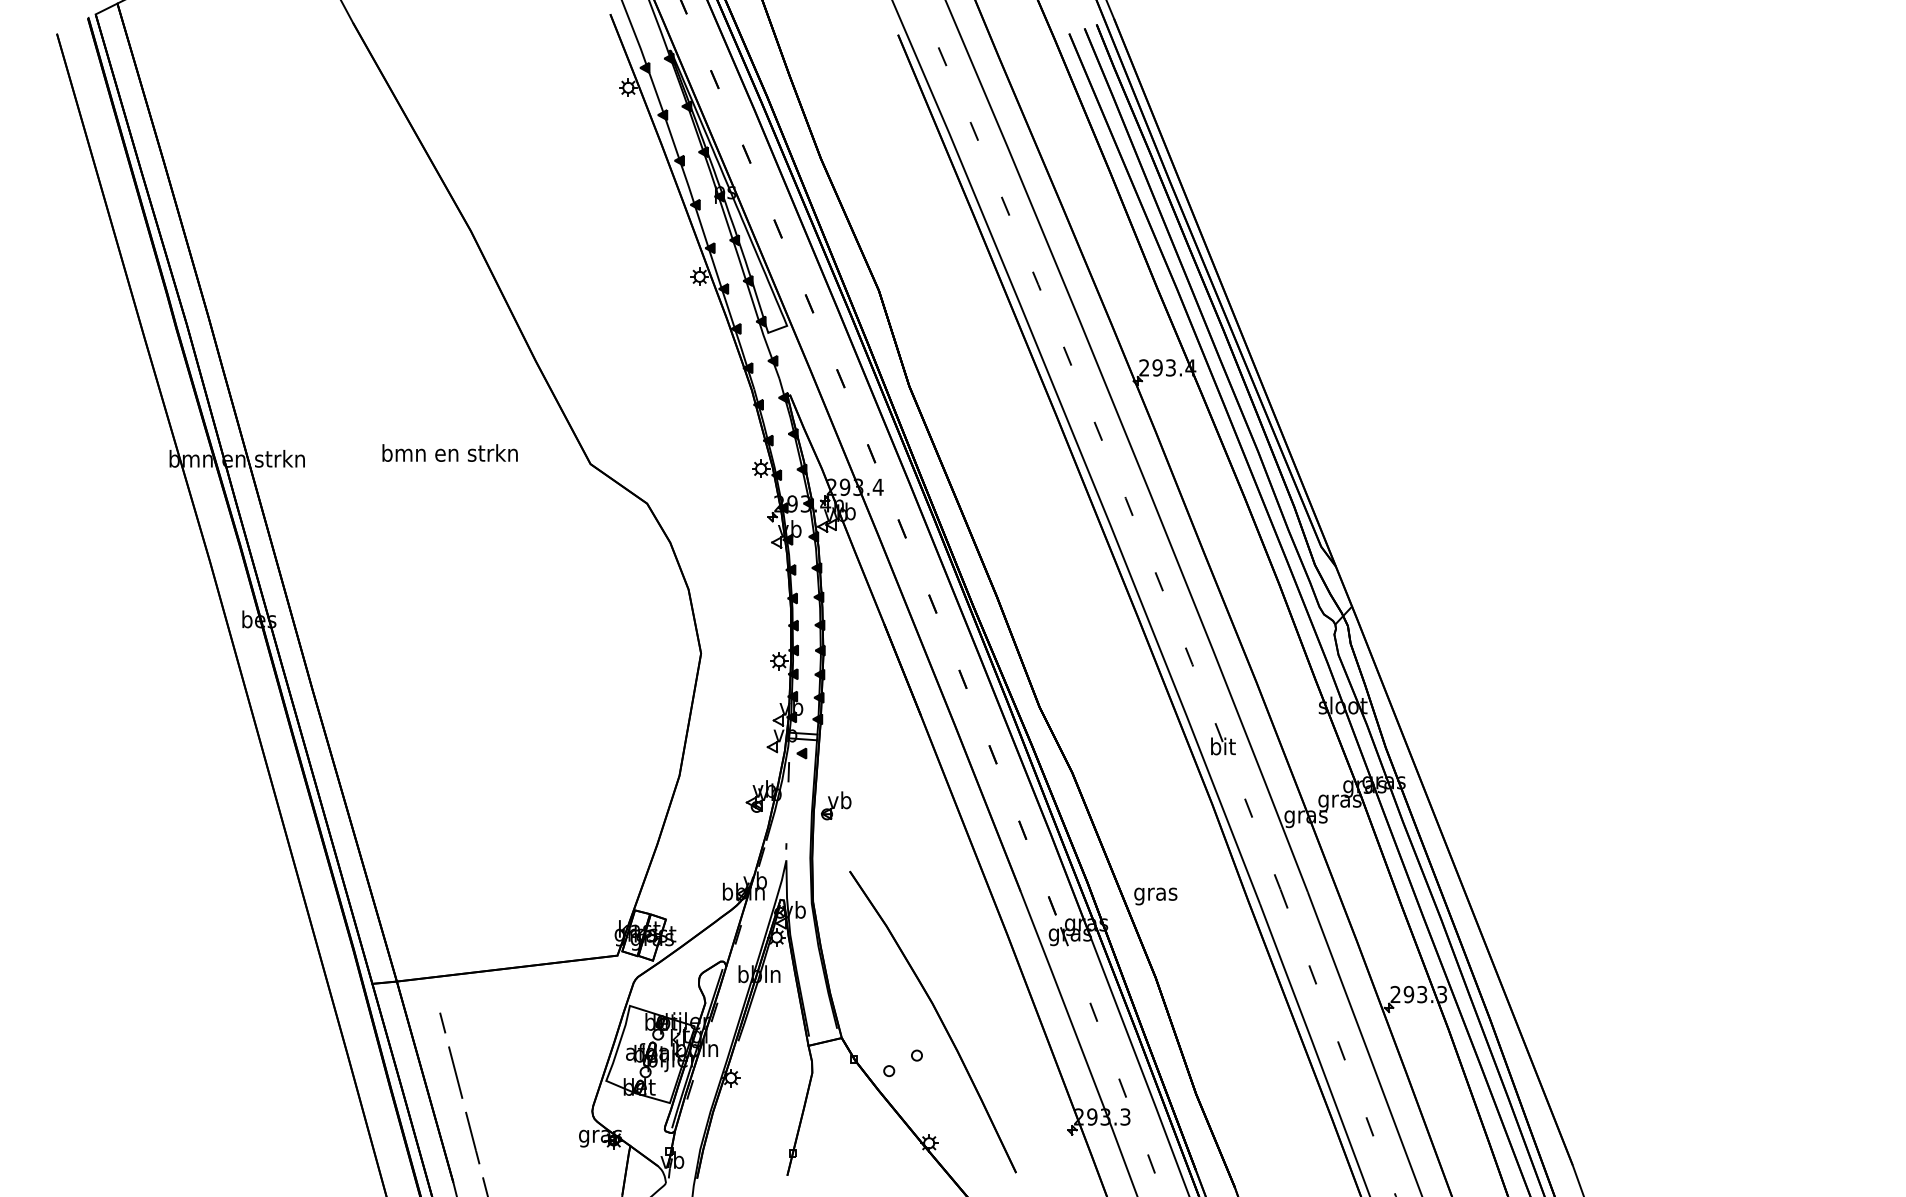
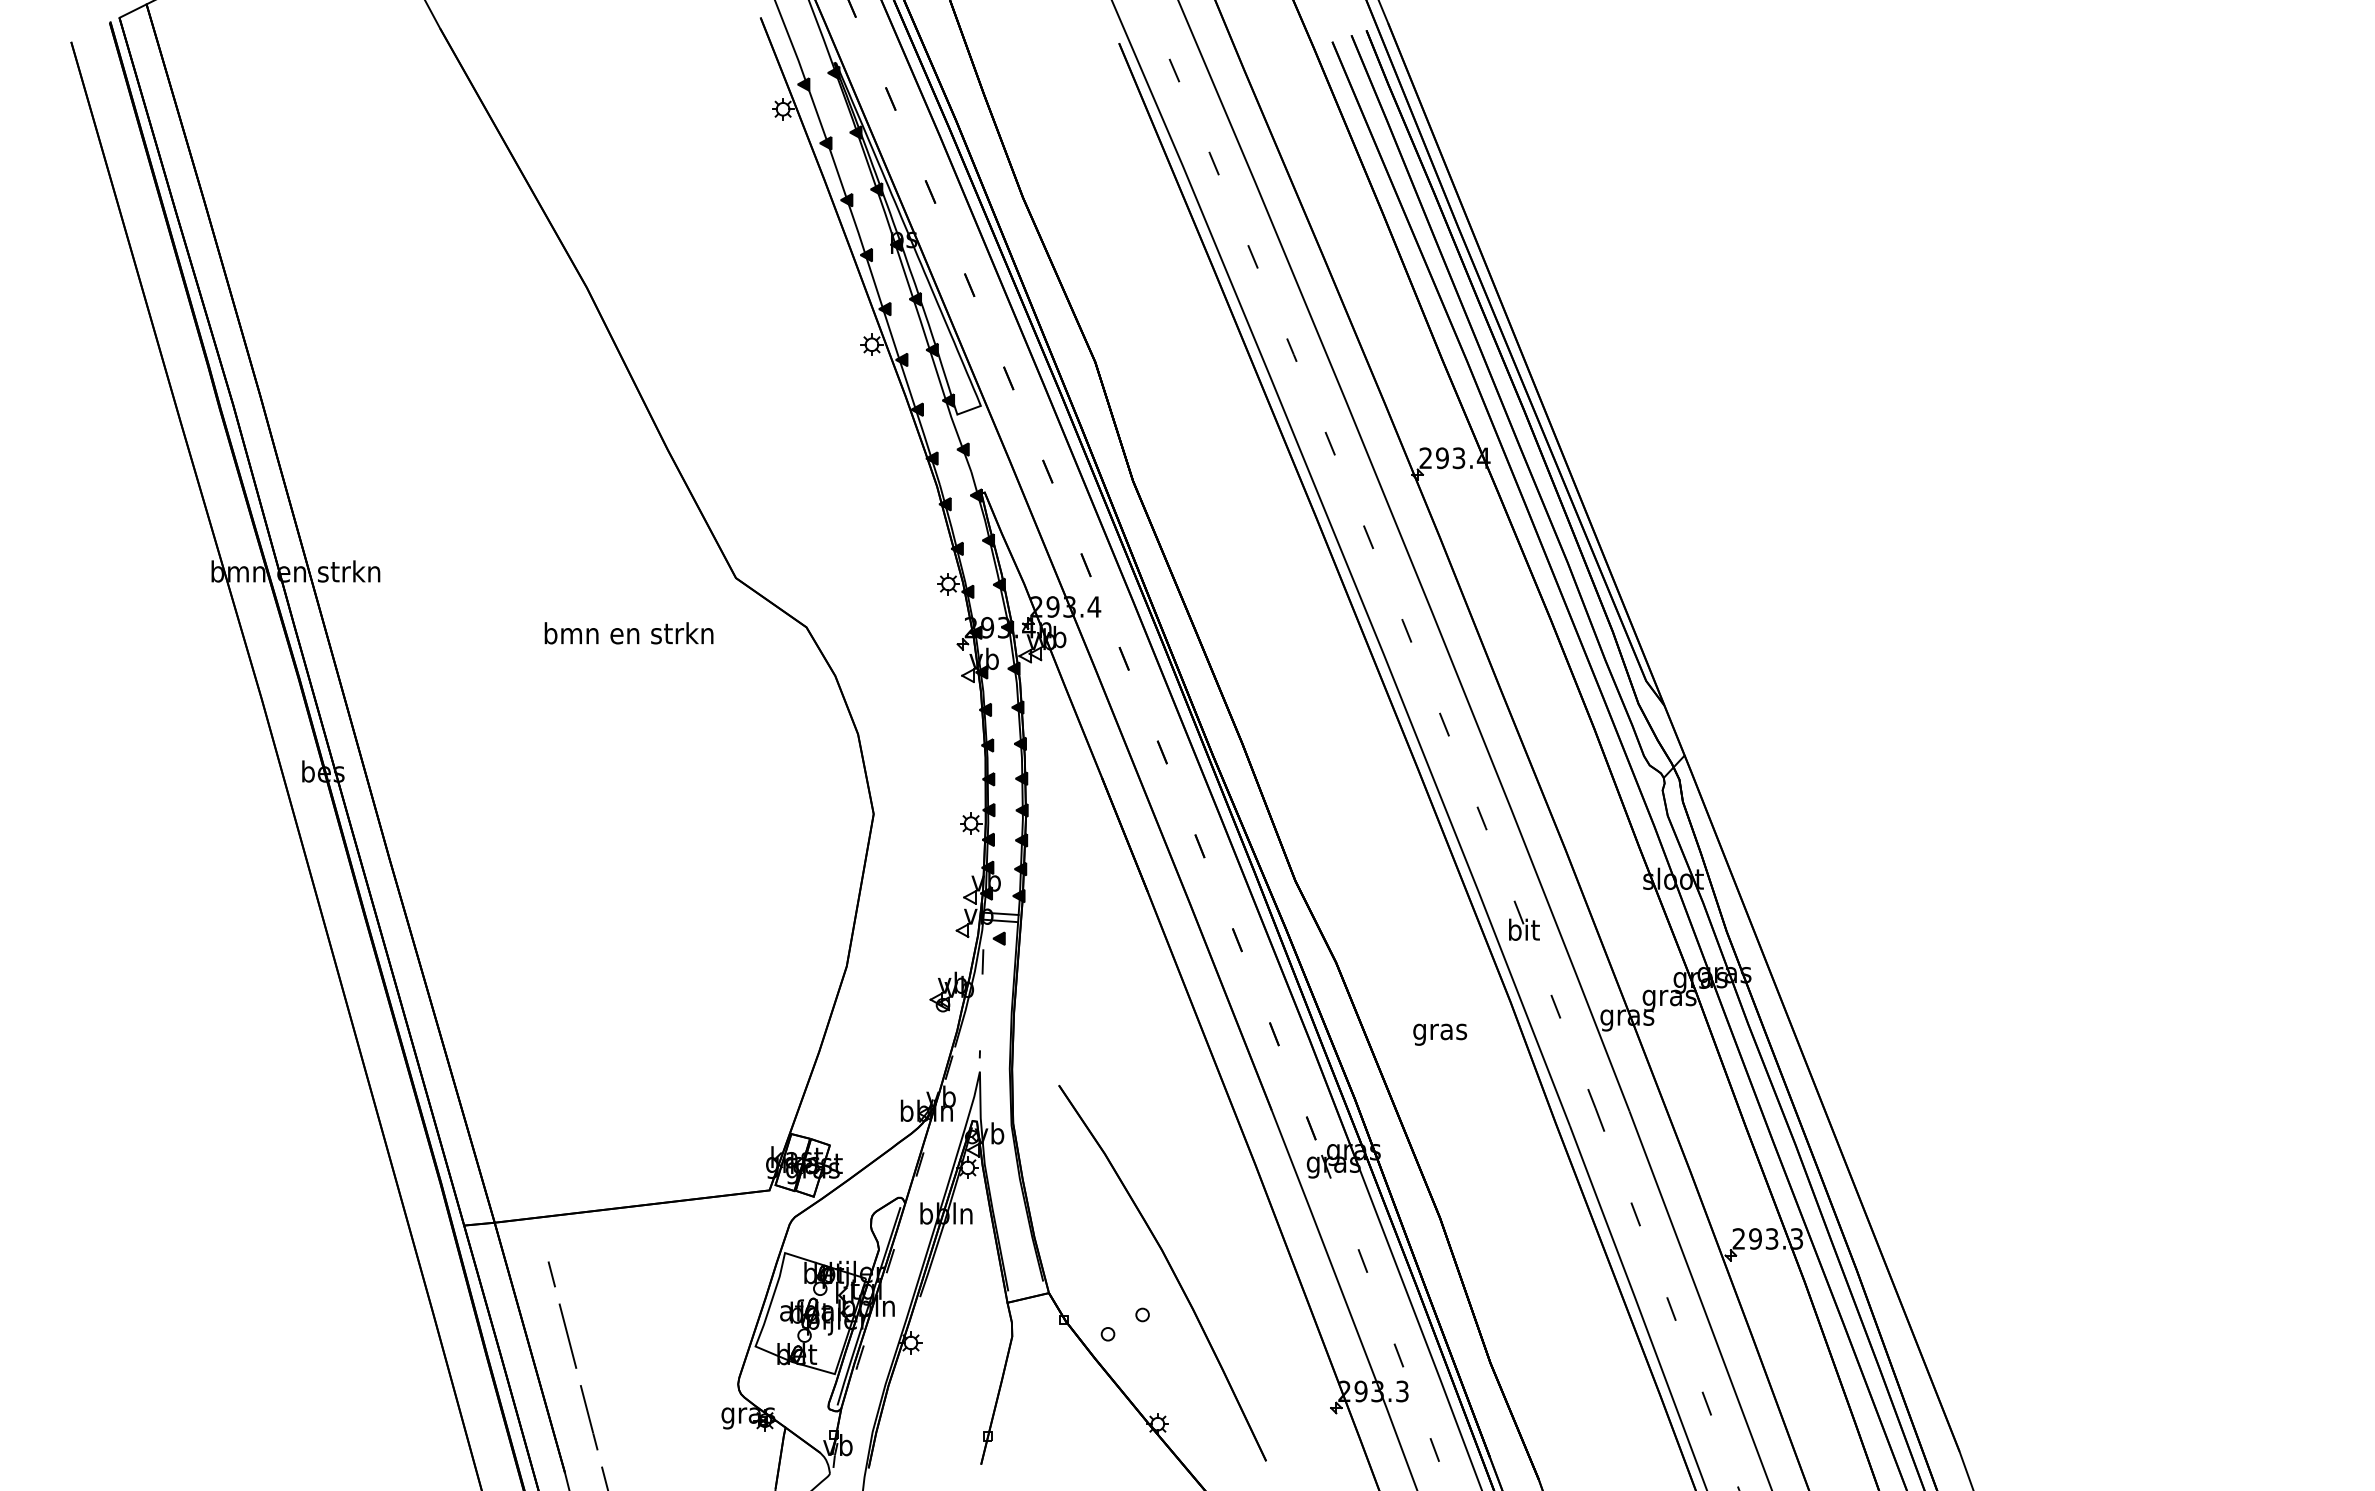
text: (449, 453) -> (628, 633), moved
part: (835, 805) -> (1041, 1003), removed
text: (1156, 896) -> (1440, 1034), moved

